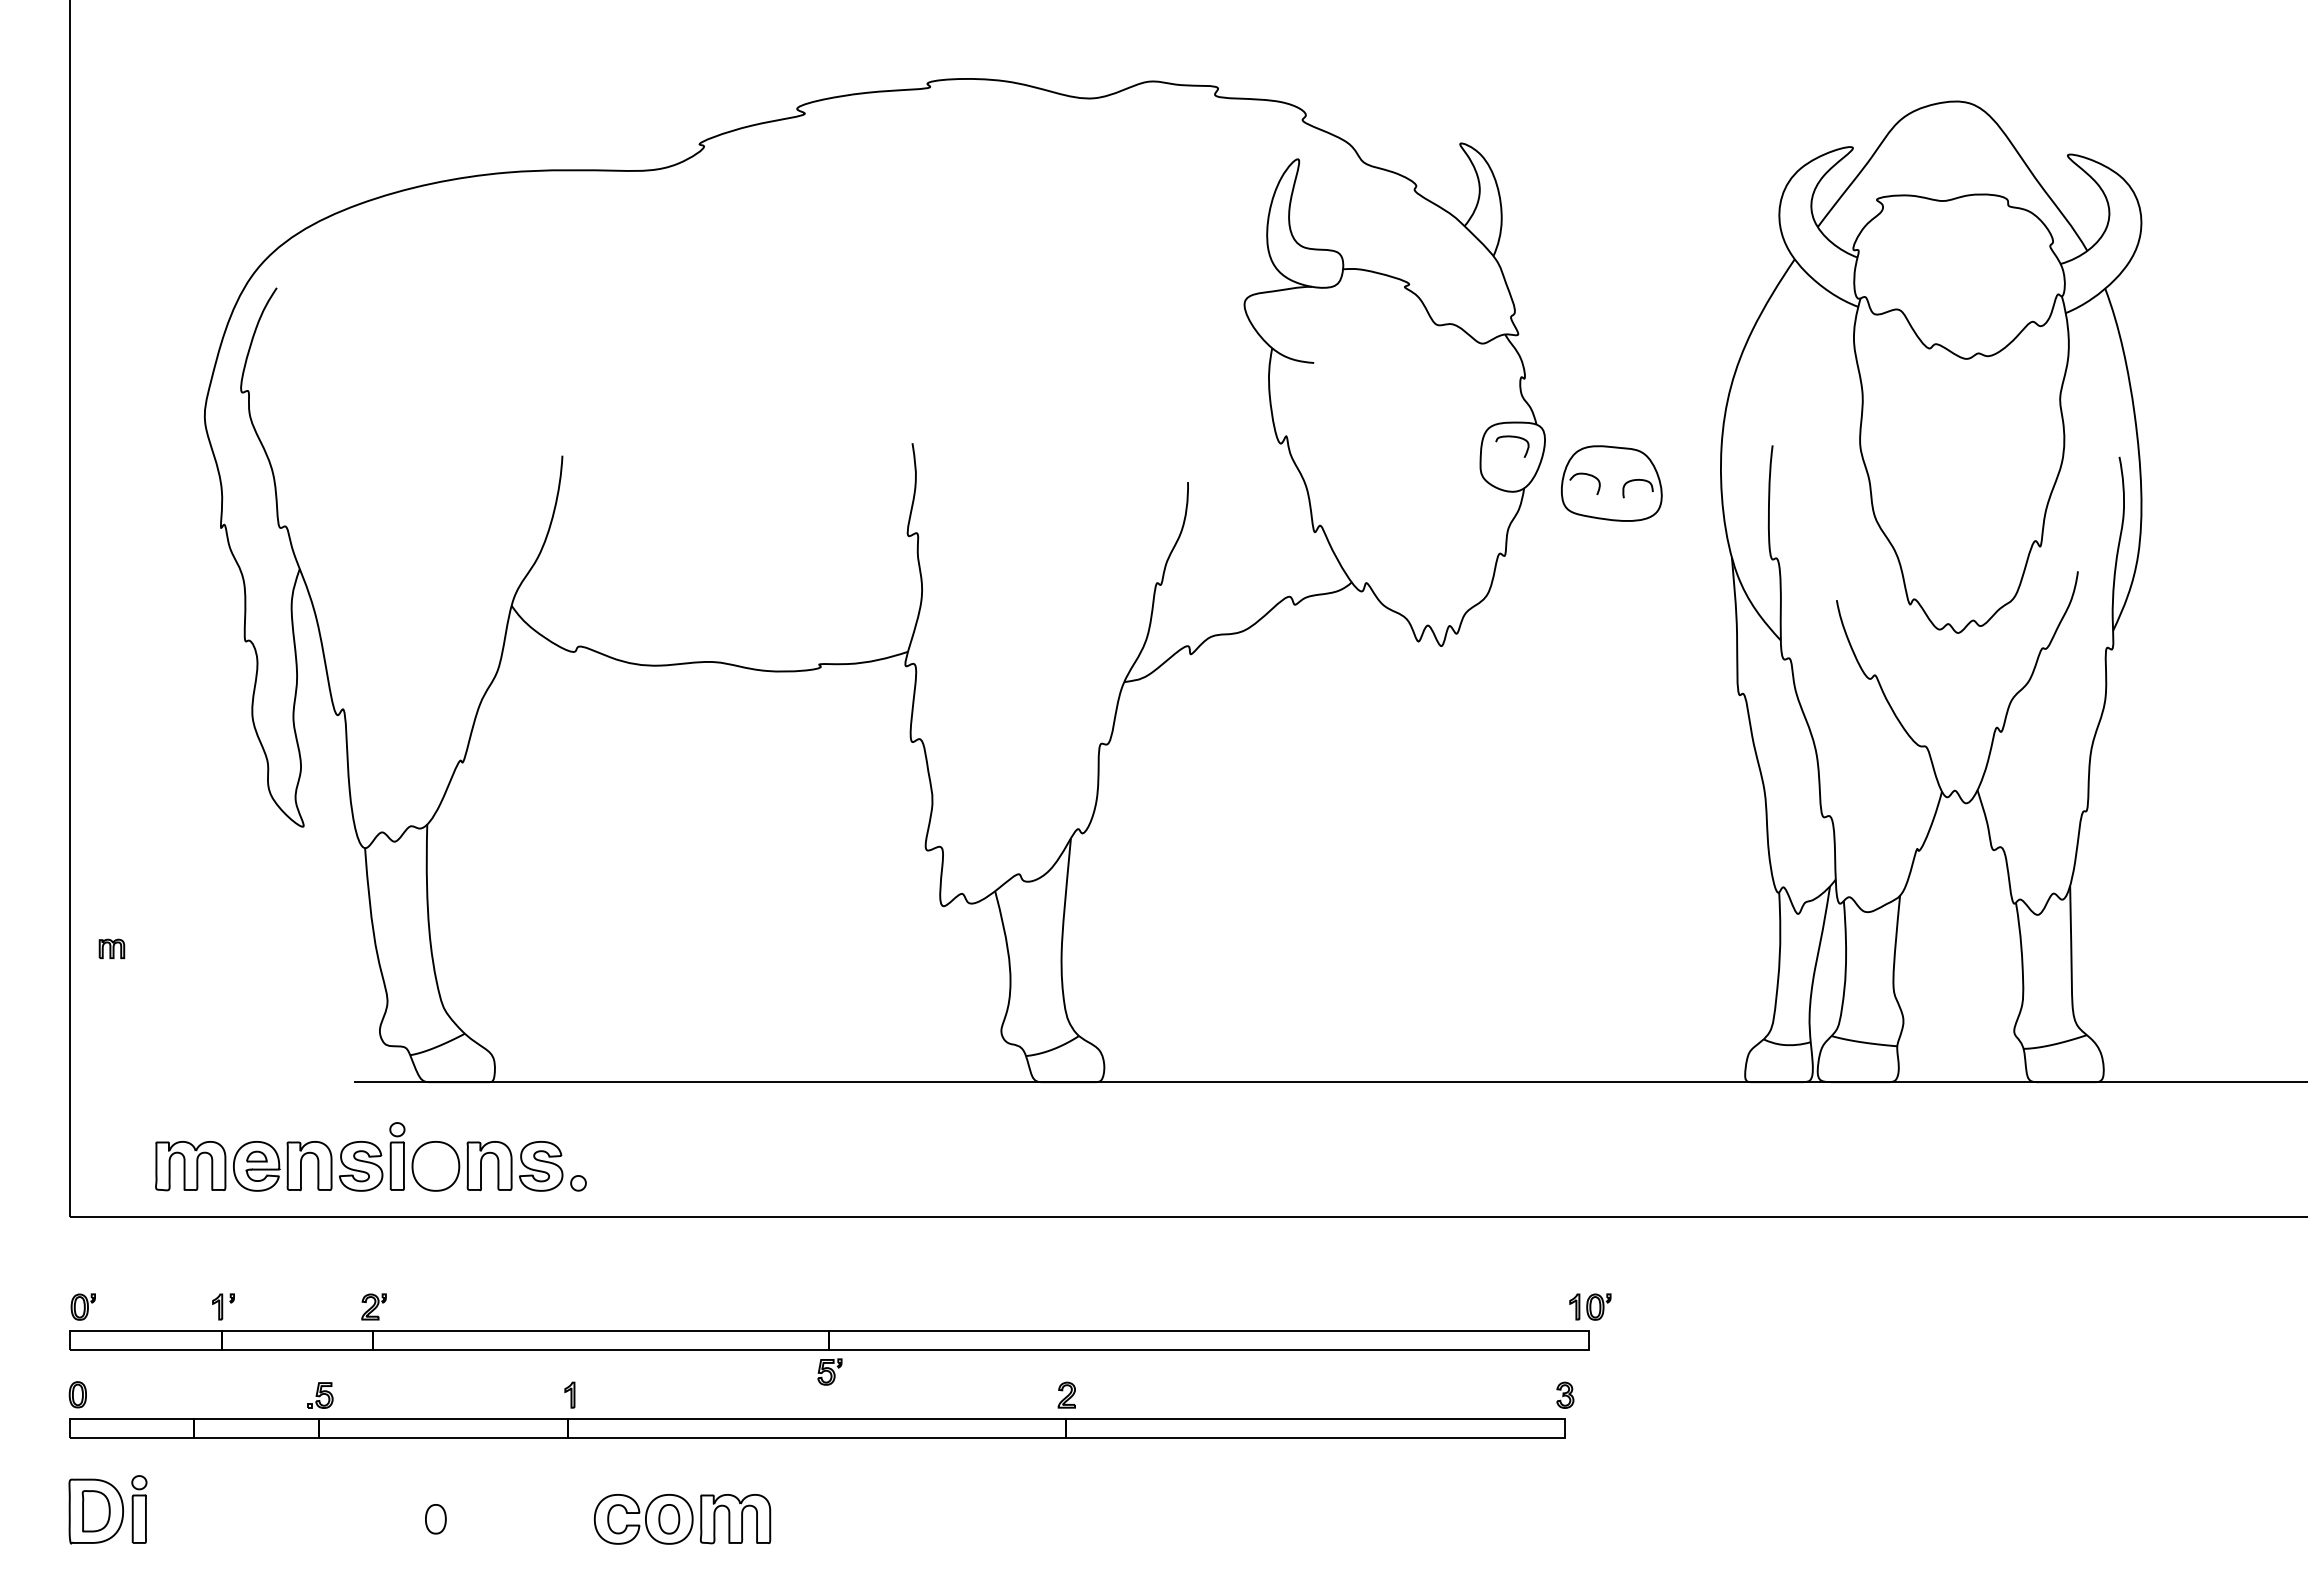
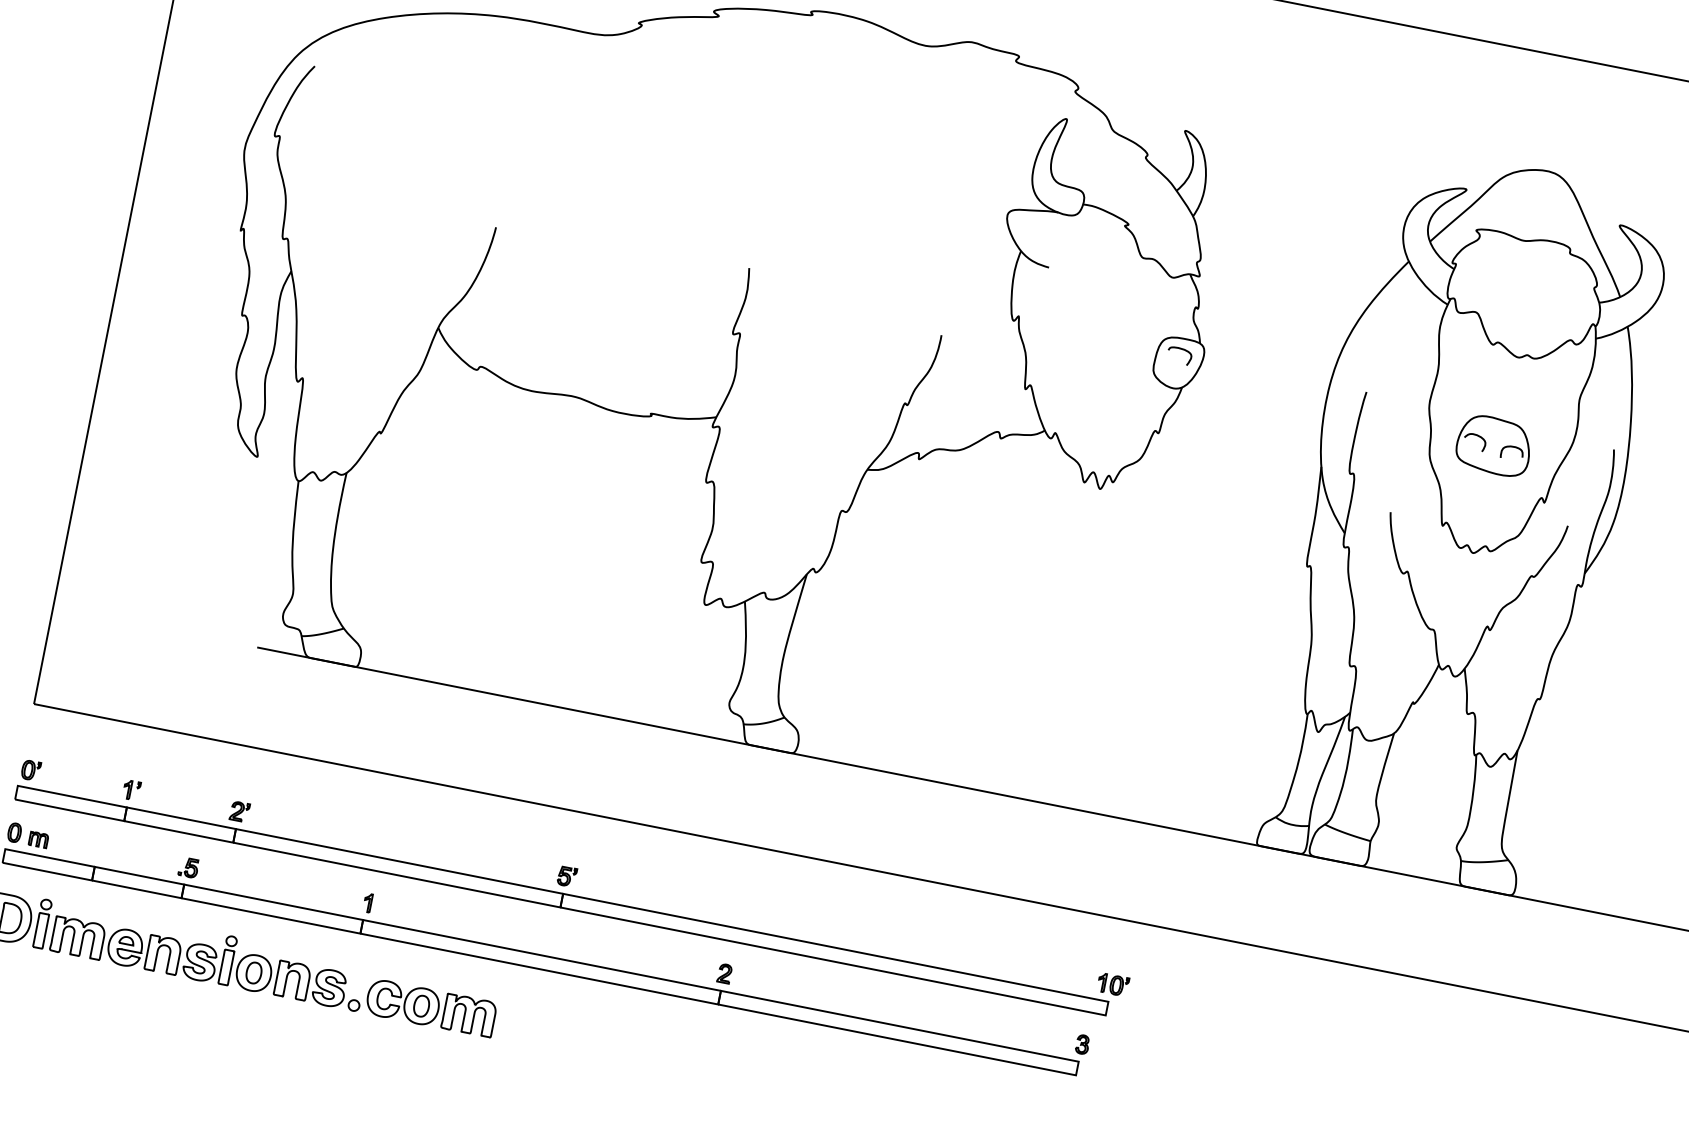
part: (1611, 483) -> (1493, 445), moved
part: (111, 948) -> (38, 839), moved
part: (370, 1156) -> (208, 956), moved
part: (829, 1371) -> (566, 876), moved

